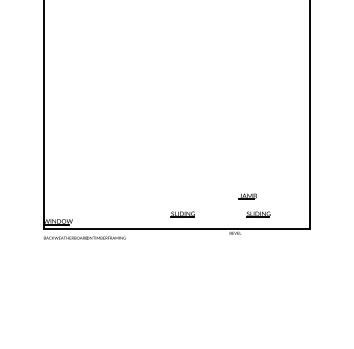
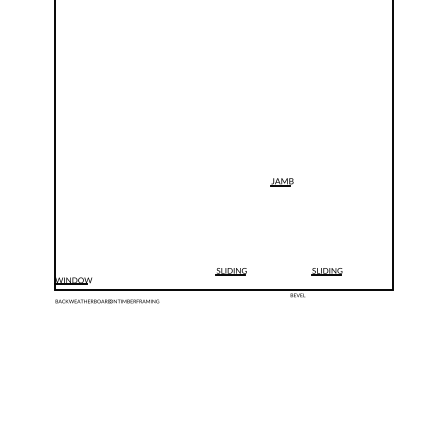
part: (247, 196) -> (281, 181), moved

